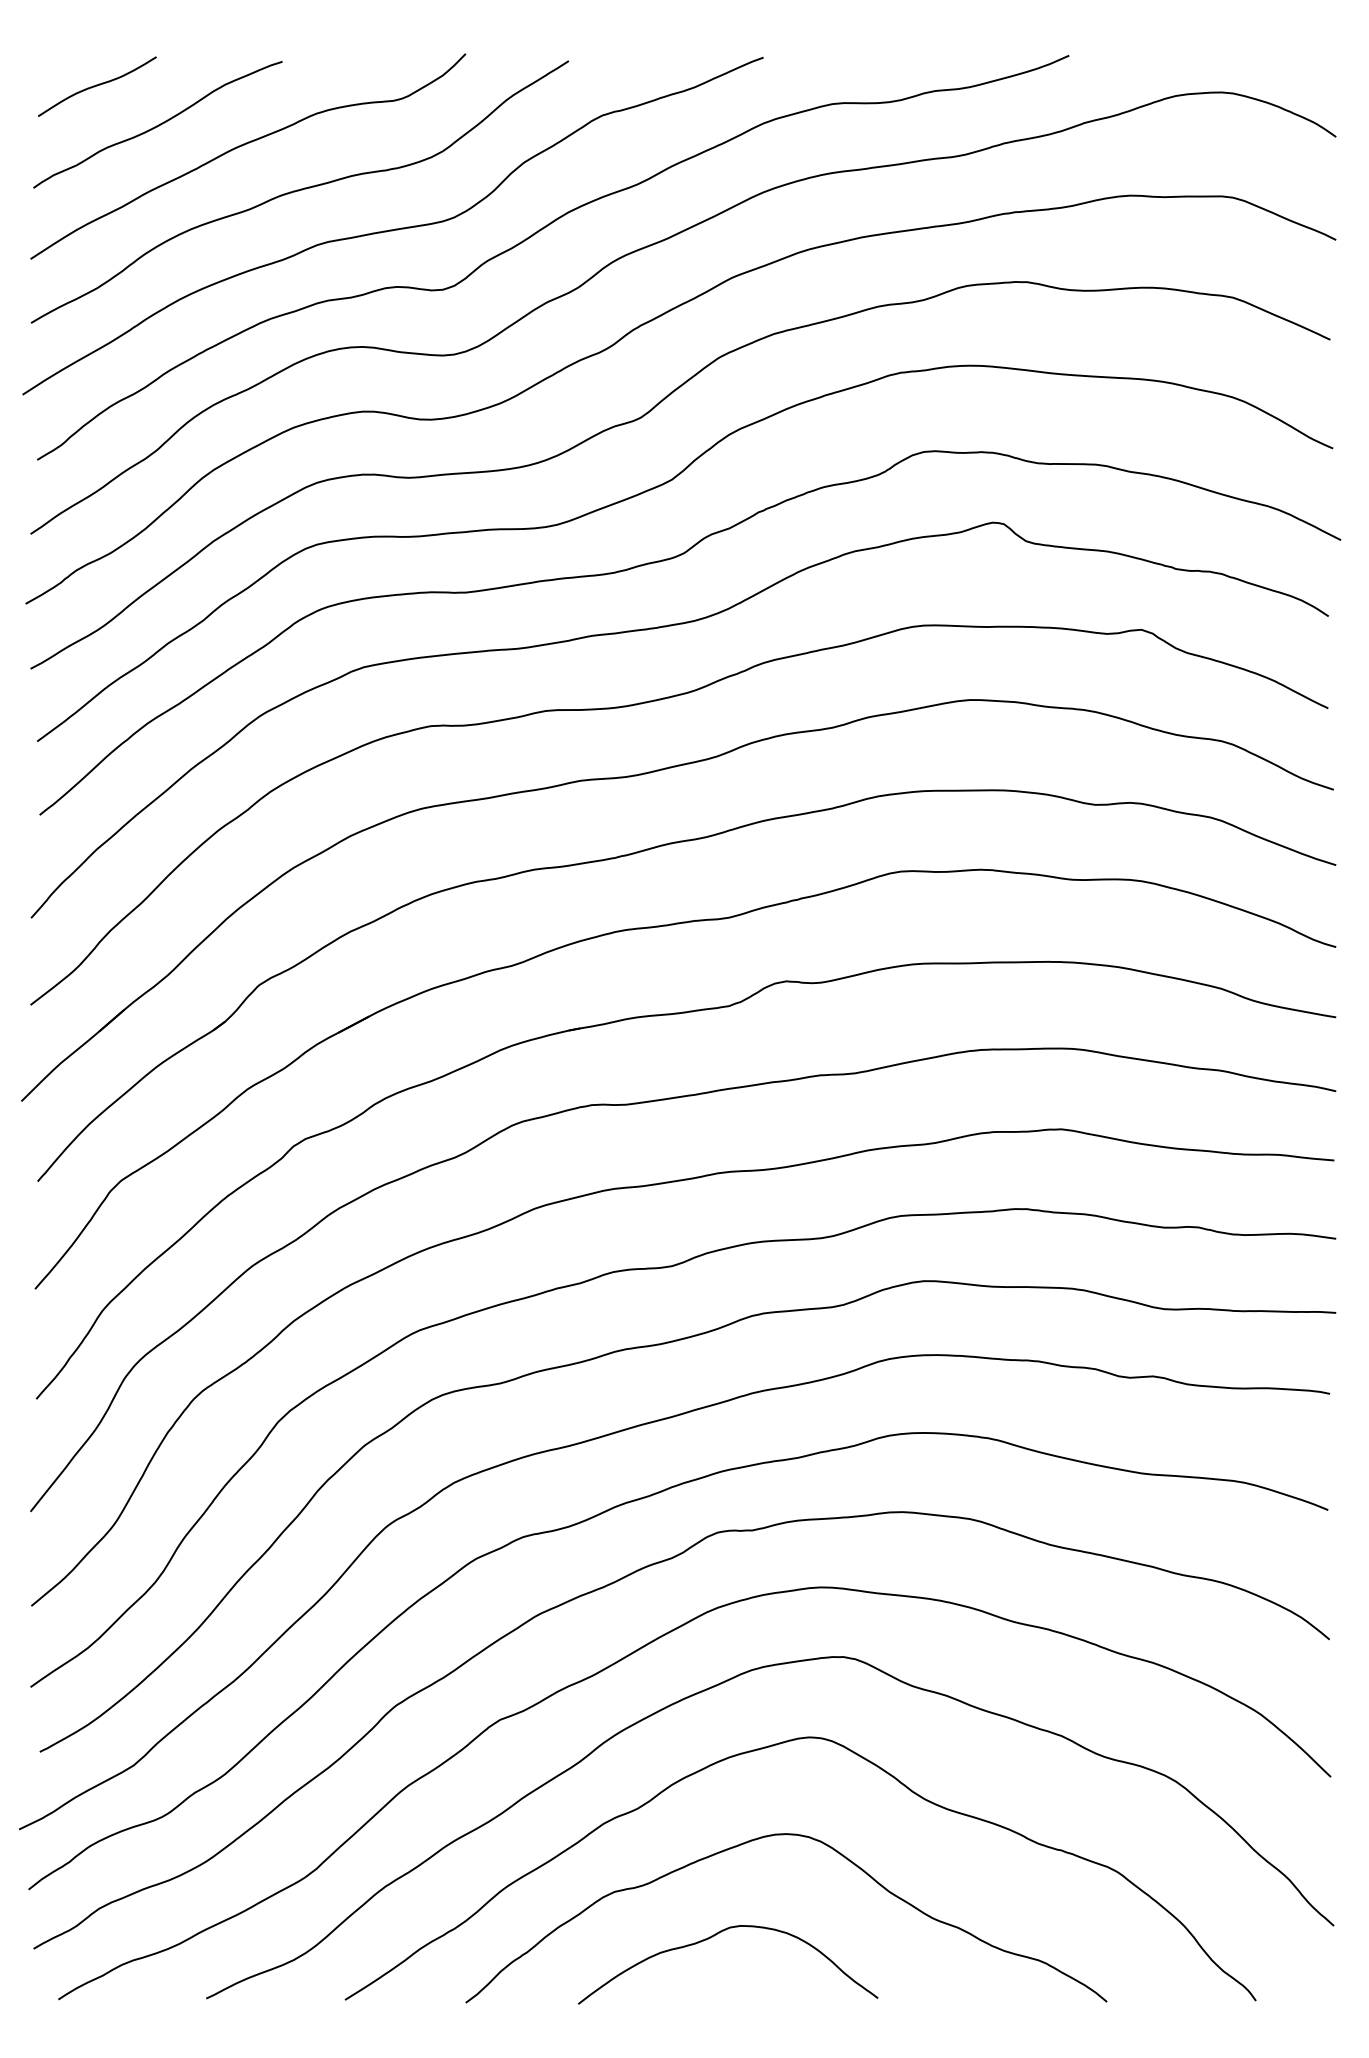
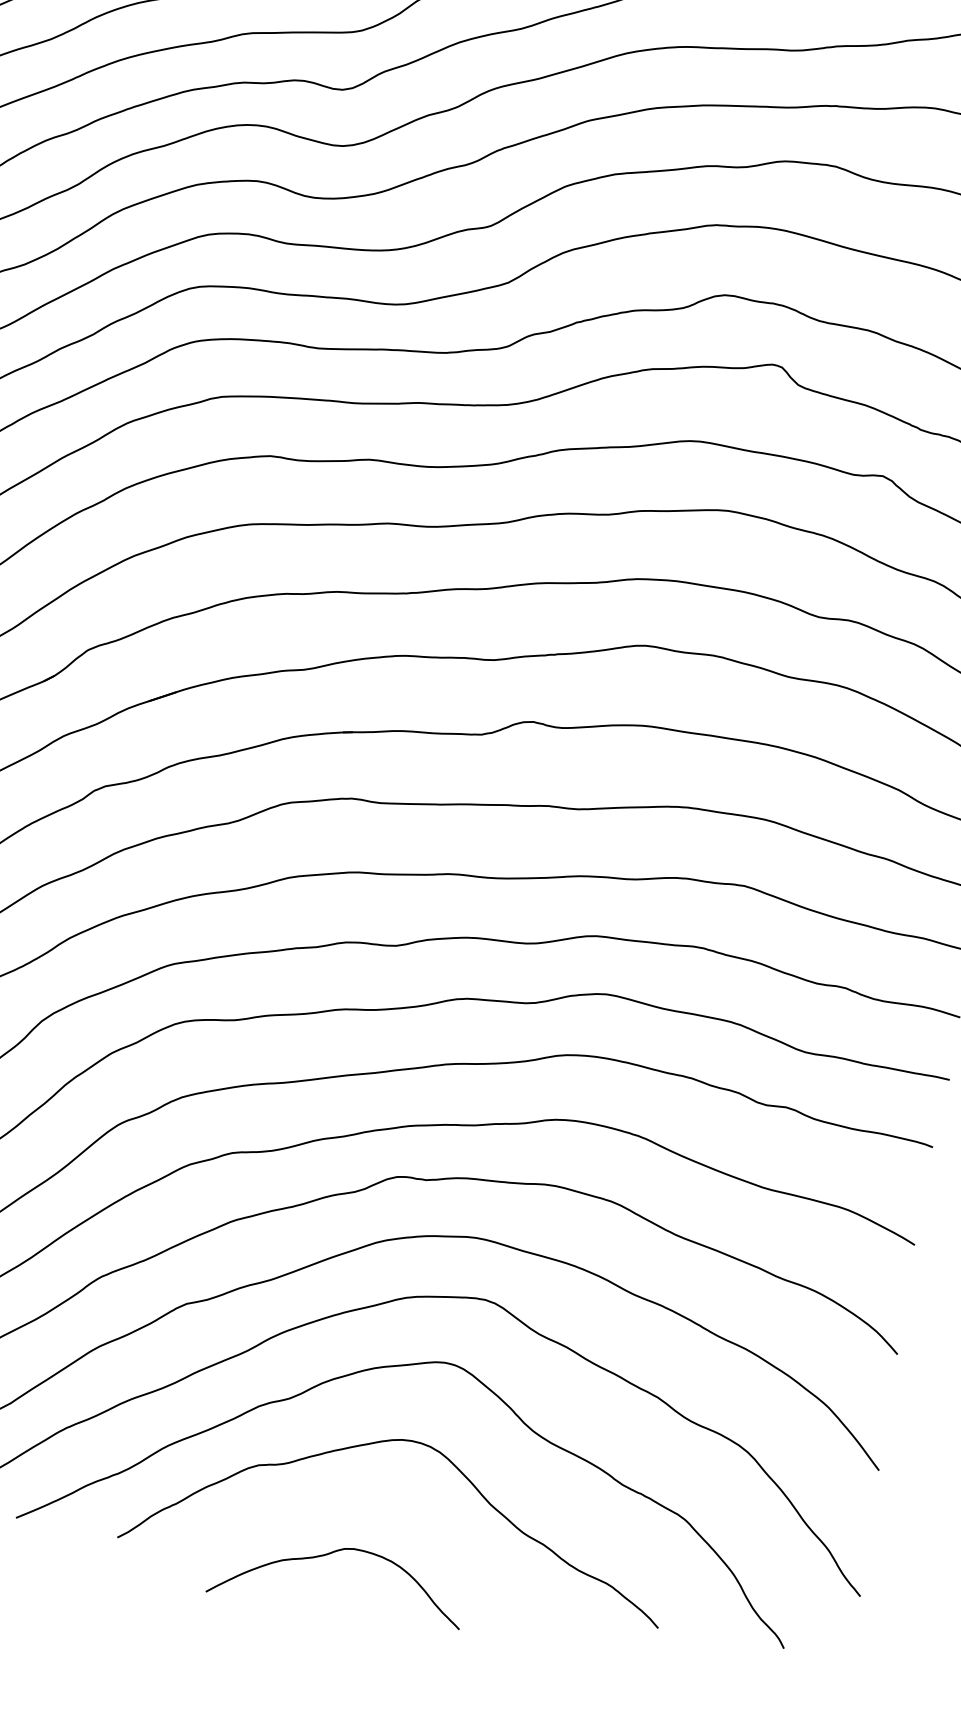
curve: (714, 1936) -> (330, 1554), moved

